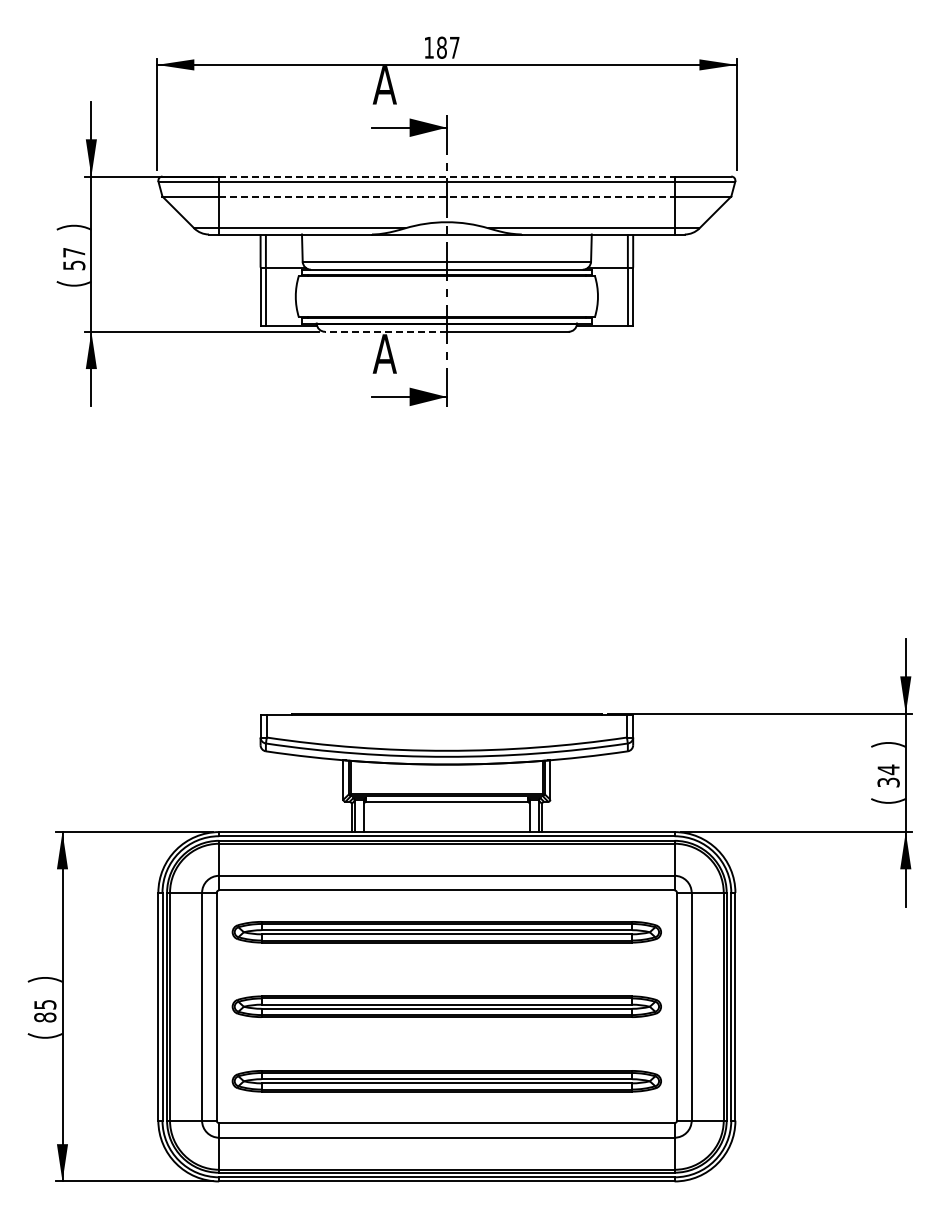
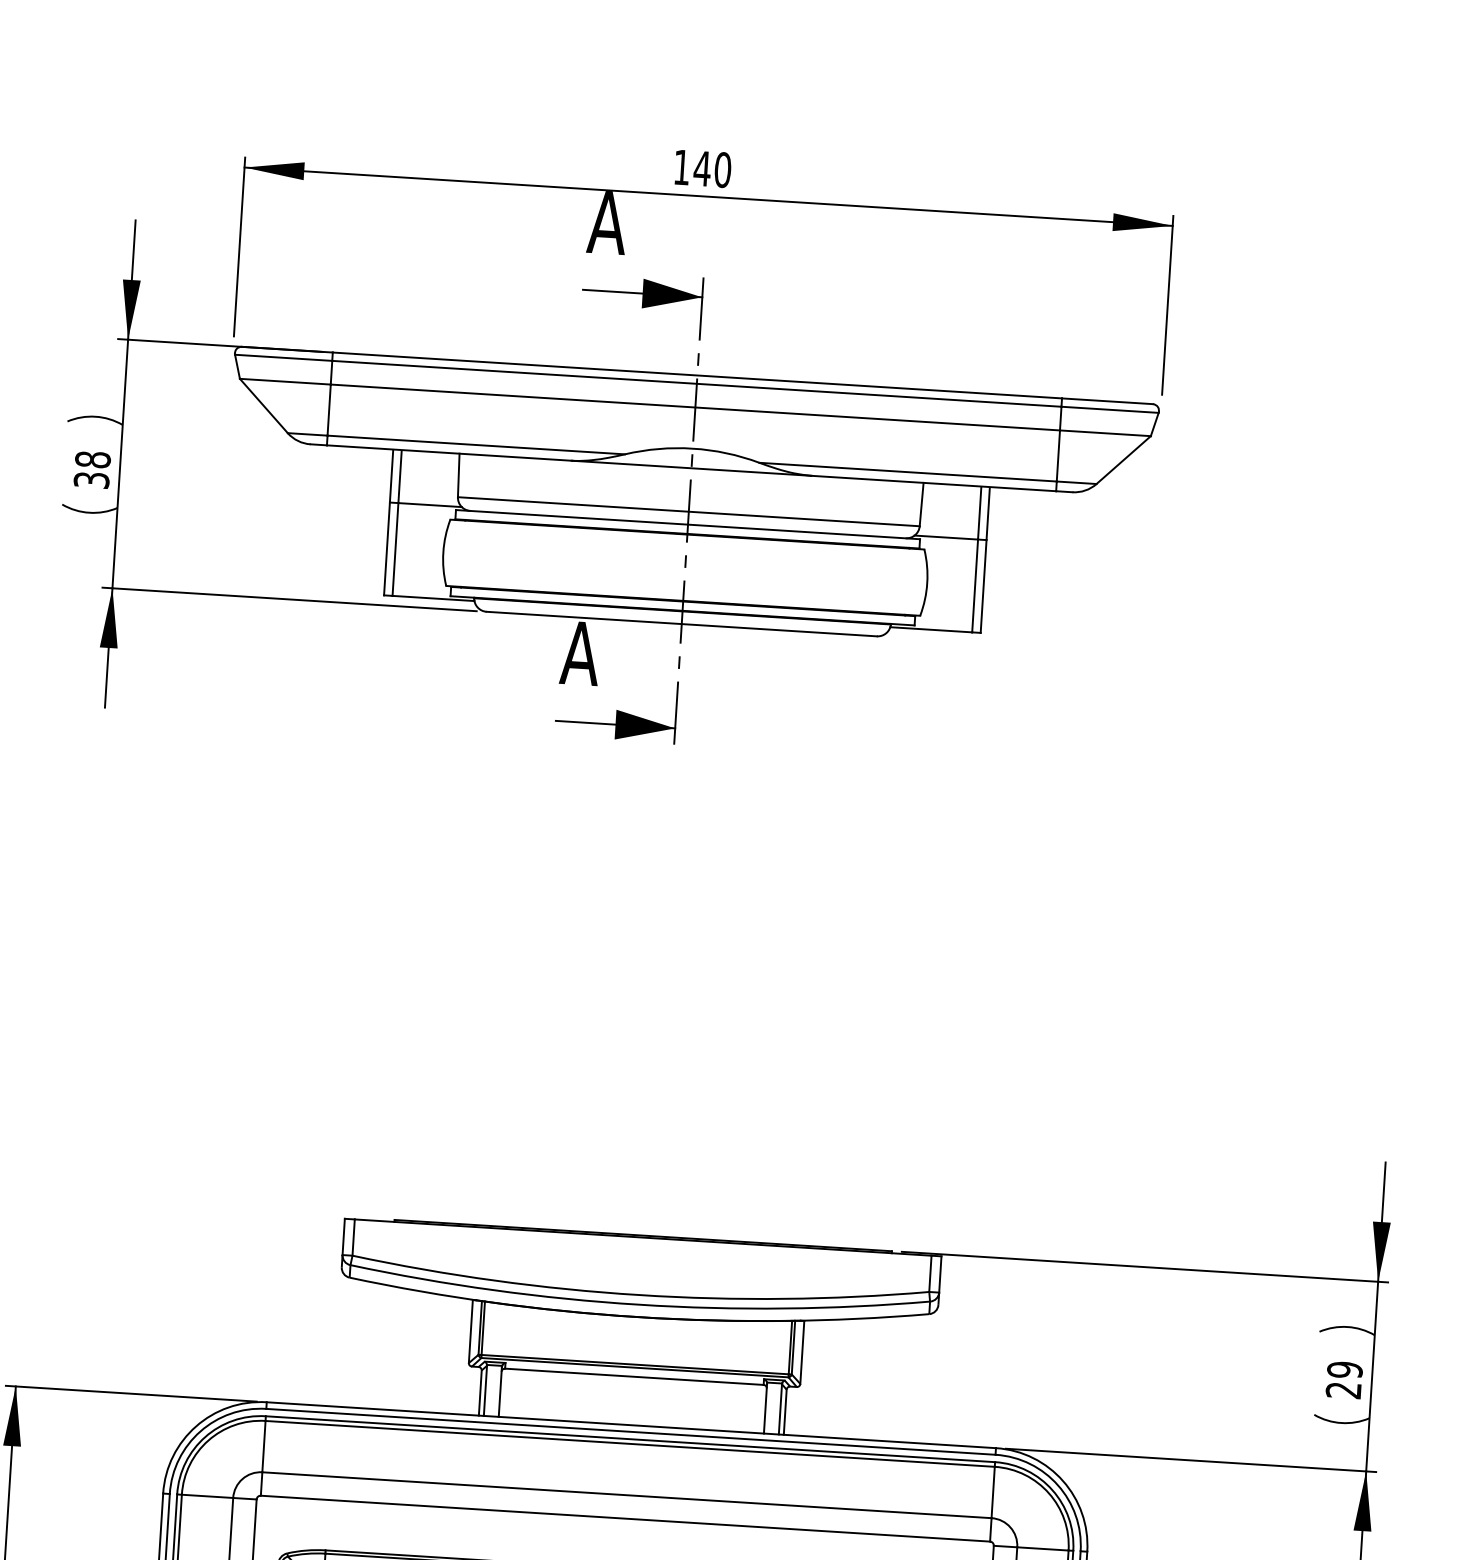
text: (447, 47) -> (711, 168), 187 -> 140
line: (446, 176) -> (696, 375), dashed -> solid
line: (446, 196) -> (694, 407), dashed -> solid
text: (74, 258) -> (92, 469), 57 -> 38
line: (385, 331) -> (583, 617), dashed -> solid
text: (888, 775) -> (1344, 1379), 34 -> 29

